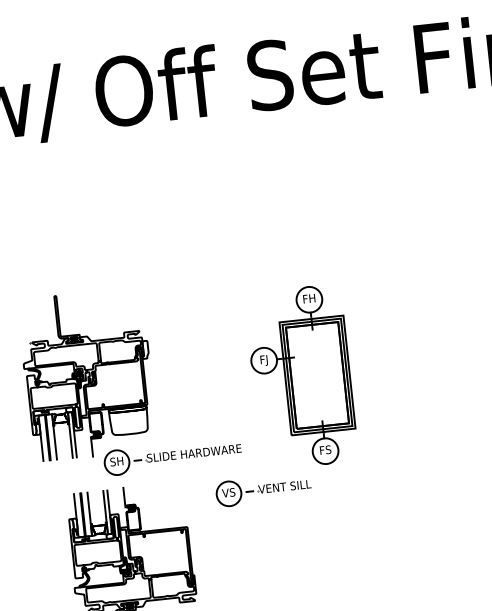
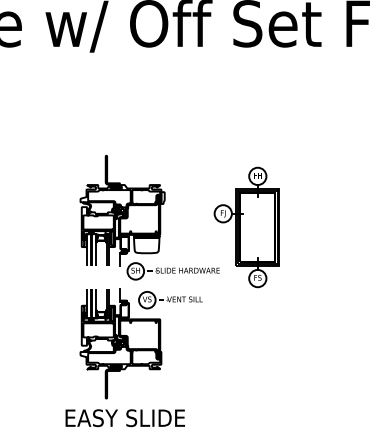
part: (128, 380) -> (149, 217), moved
part: (263, 490) -> (170, 300), moved

